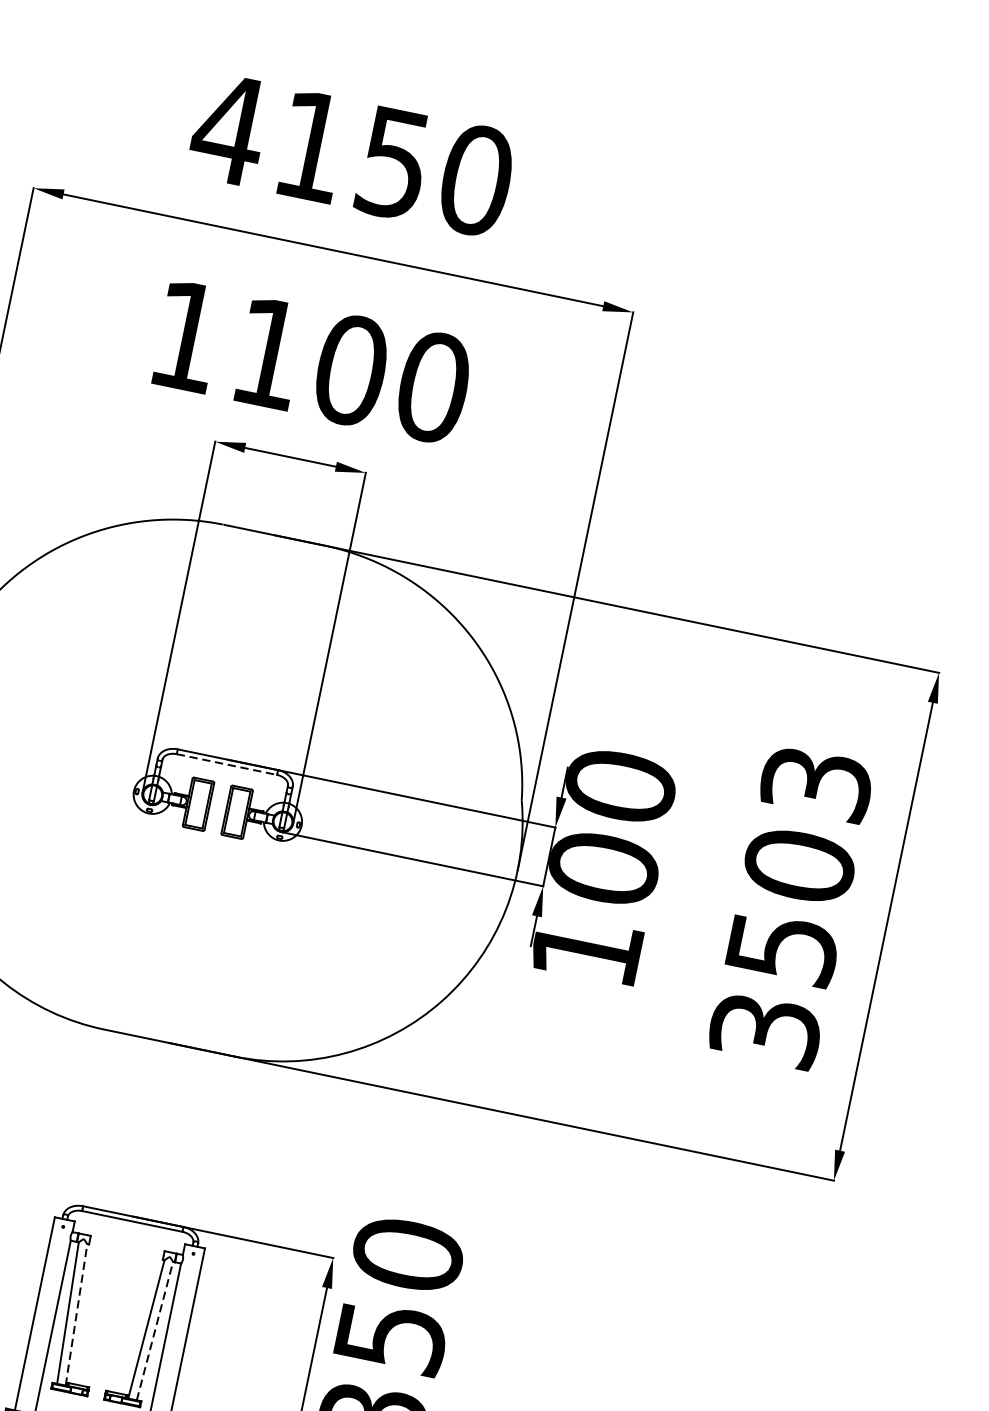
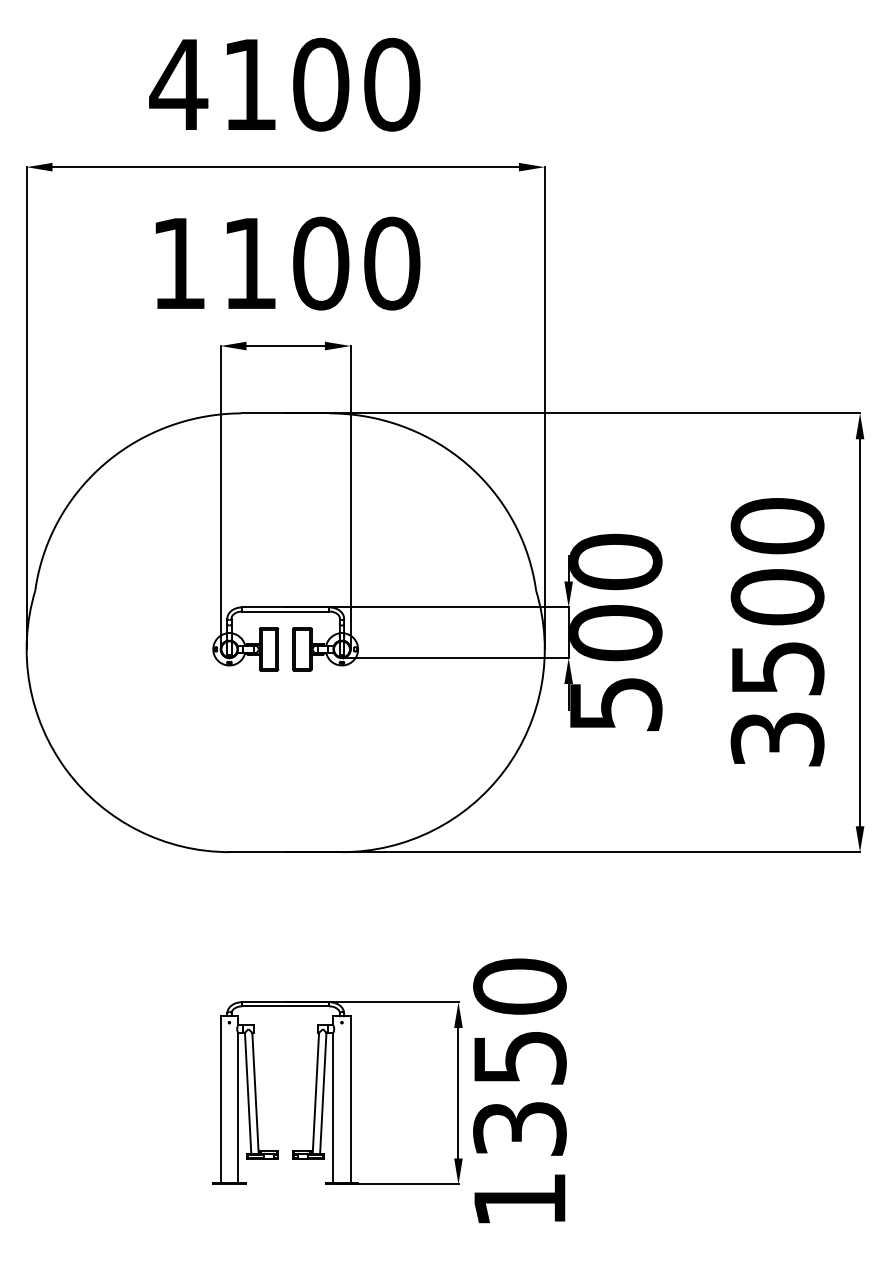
text: (394, 163) -> (321, 84), 4150 -> 4100
line: (227, 764) -> (286, 611), dashed -> solid
text: (816, 784) -> (777, 526), 3503 -> 3500
text: (587, 951) -> (616, 704), 100 -> 500
line: (76, 1315) -> (255, 1093), dashed -> solid
line: (155, 1331) -> (323, 1093), dashed -> solid

